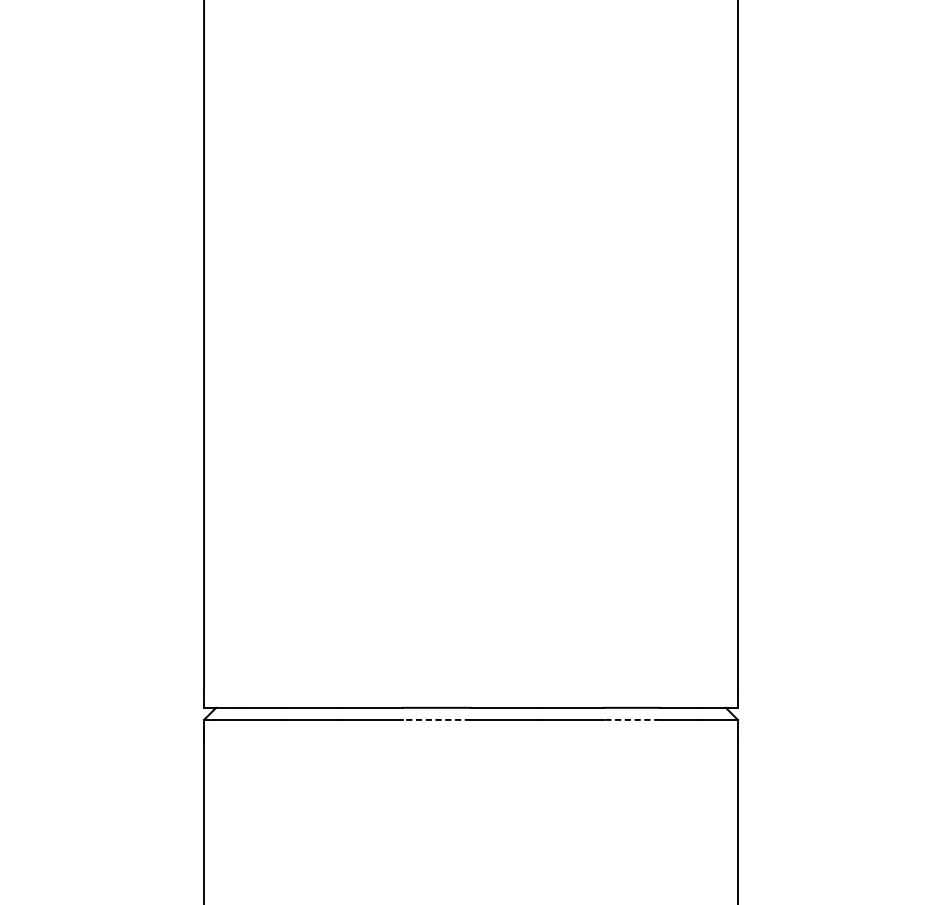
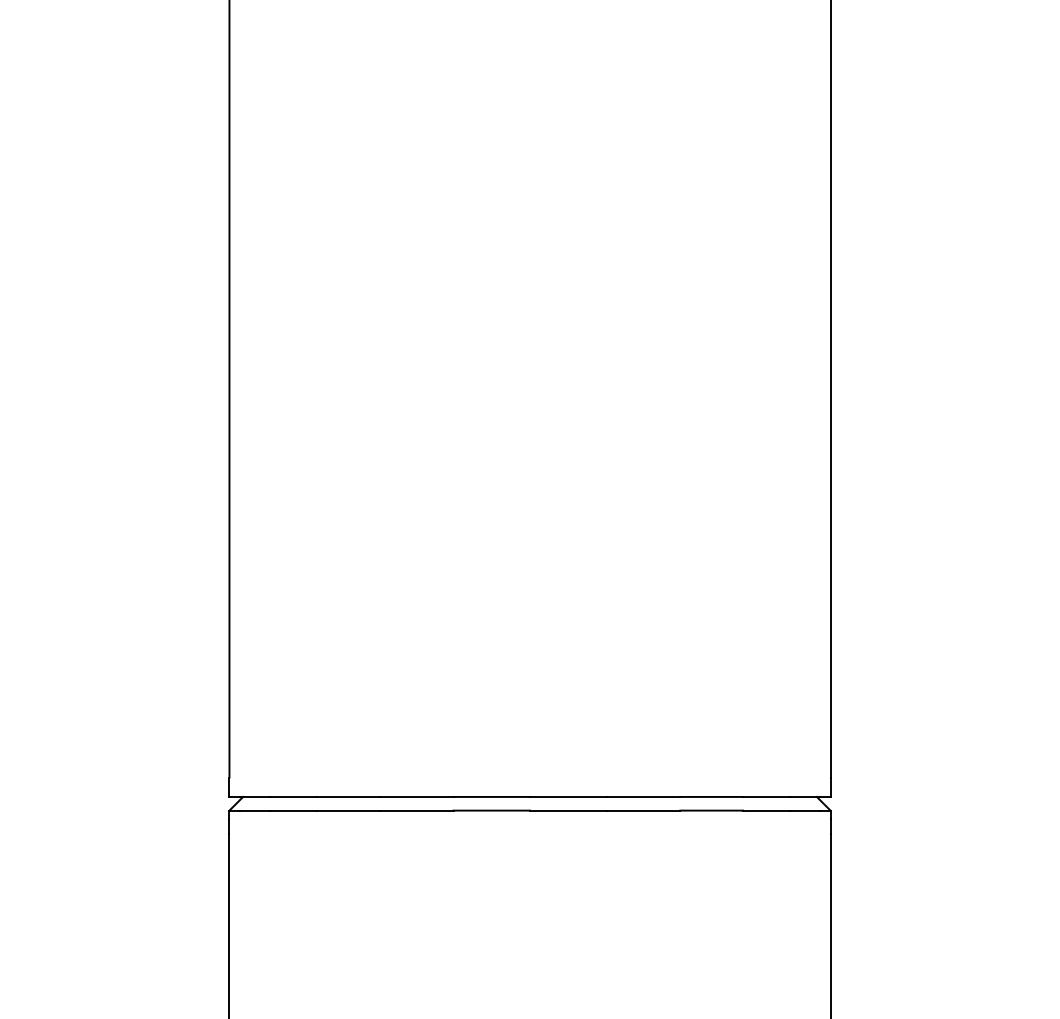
line: (436, 719) -> (491, 810), dashed -> solid
line: (632, 719) -> (711, 810), dashed -> solid

